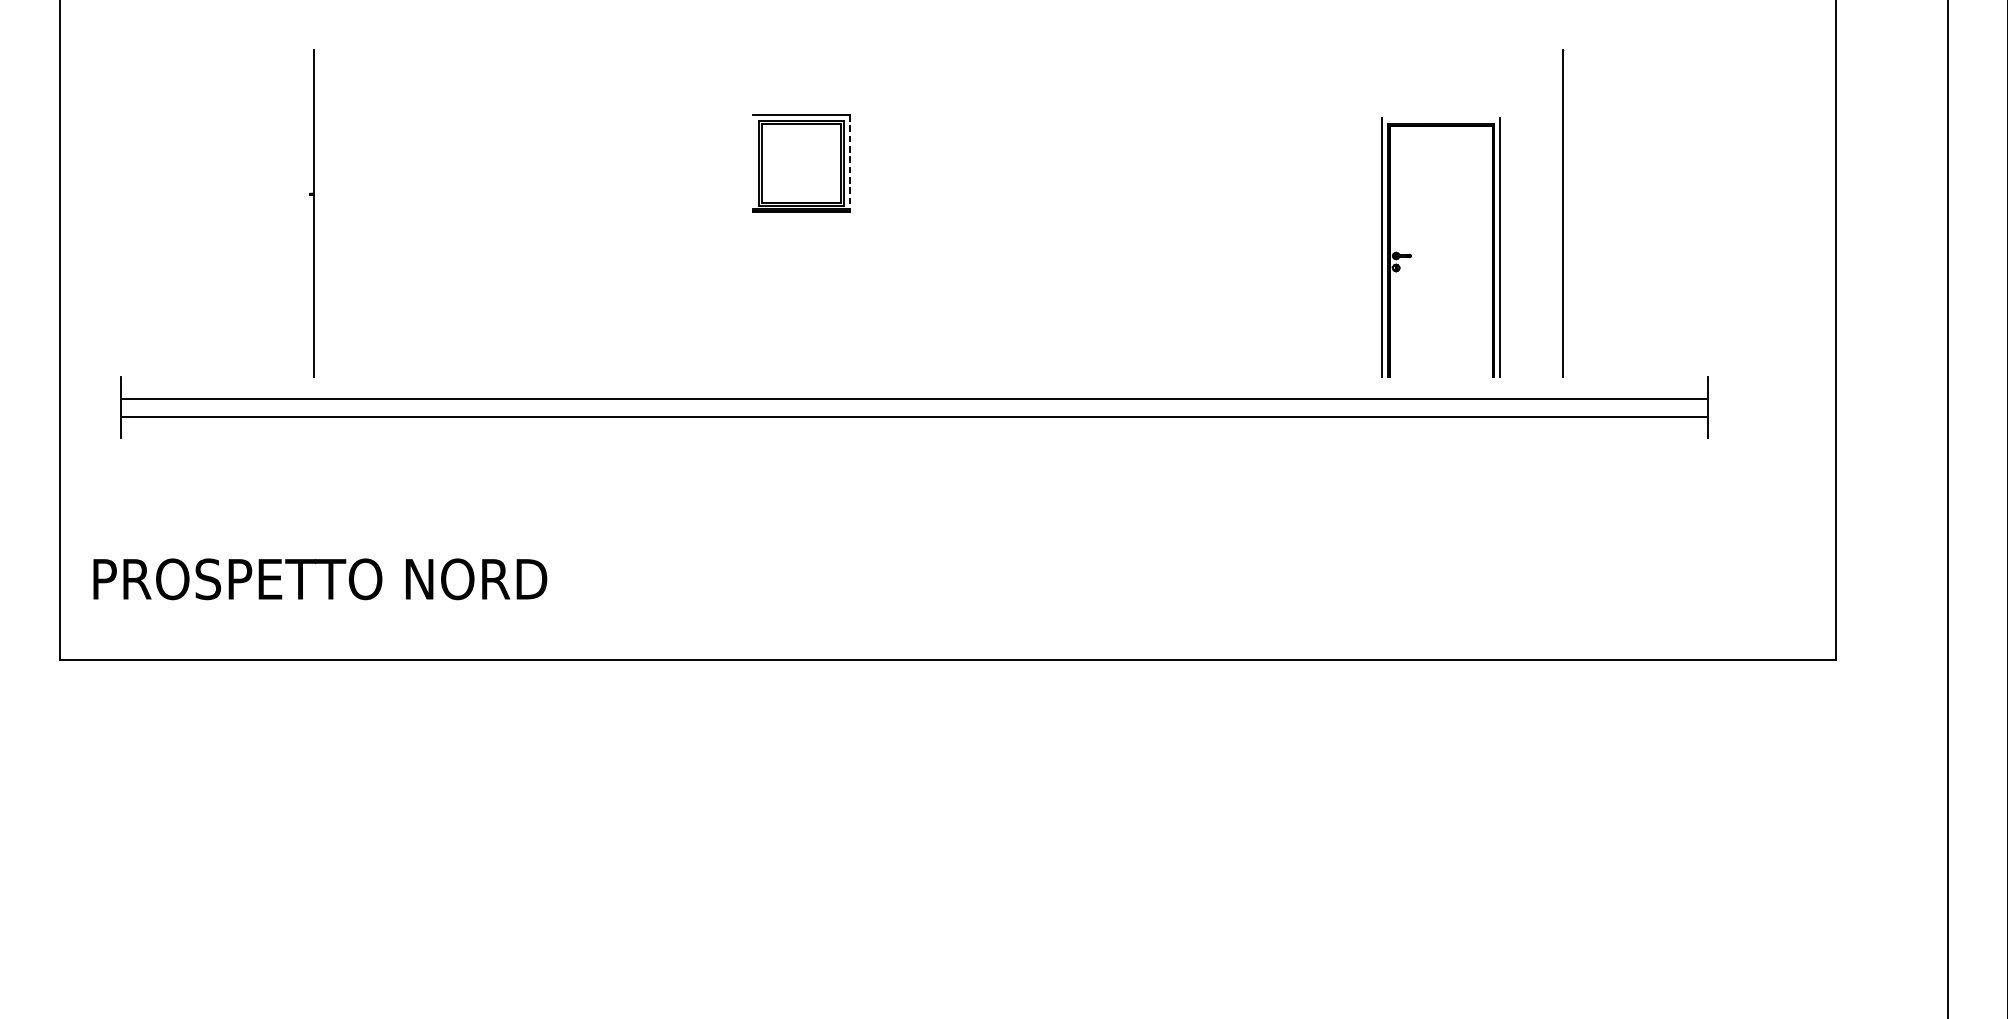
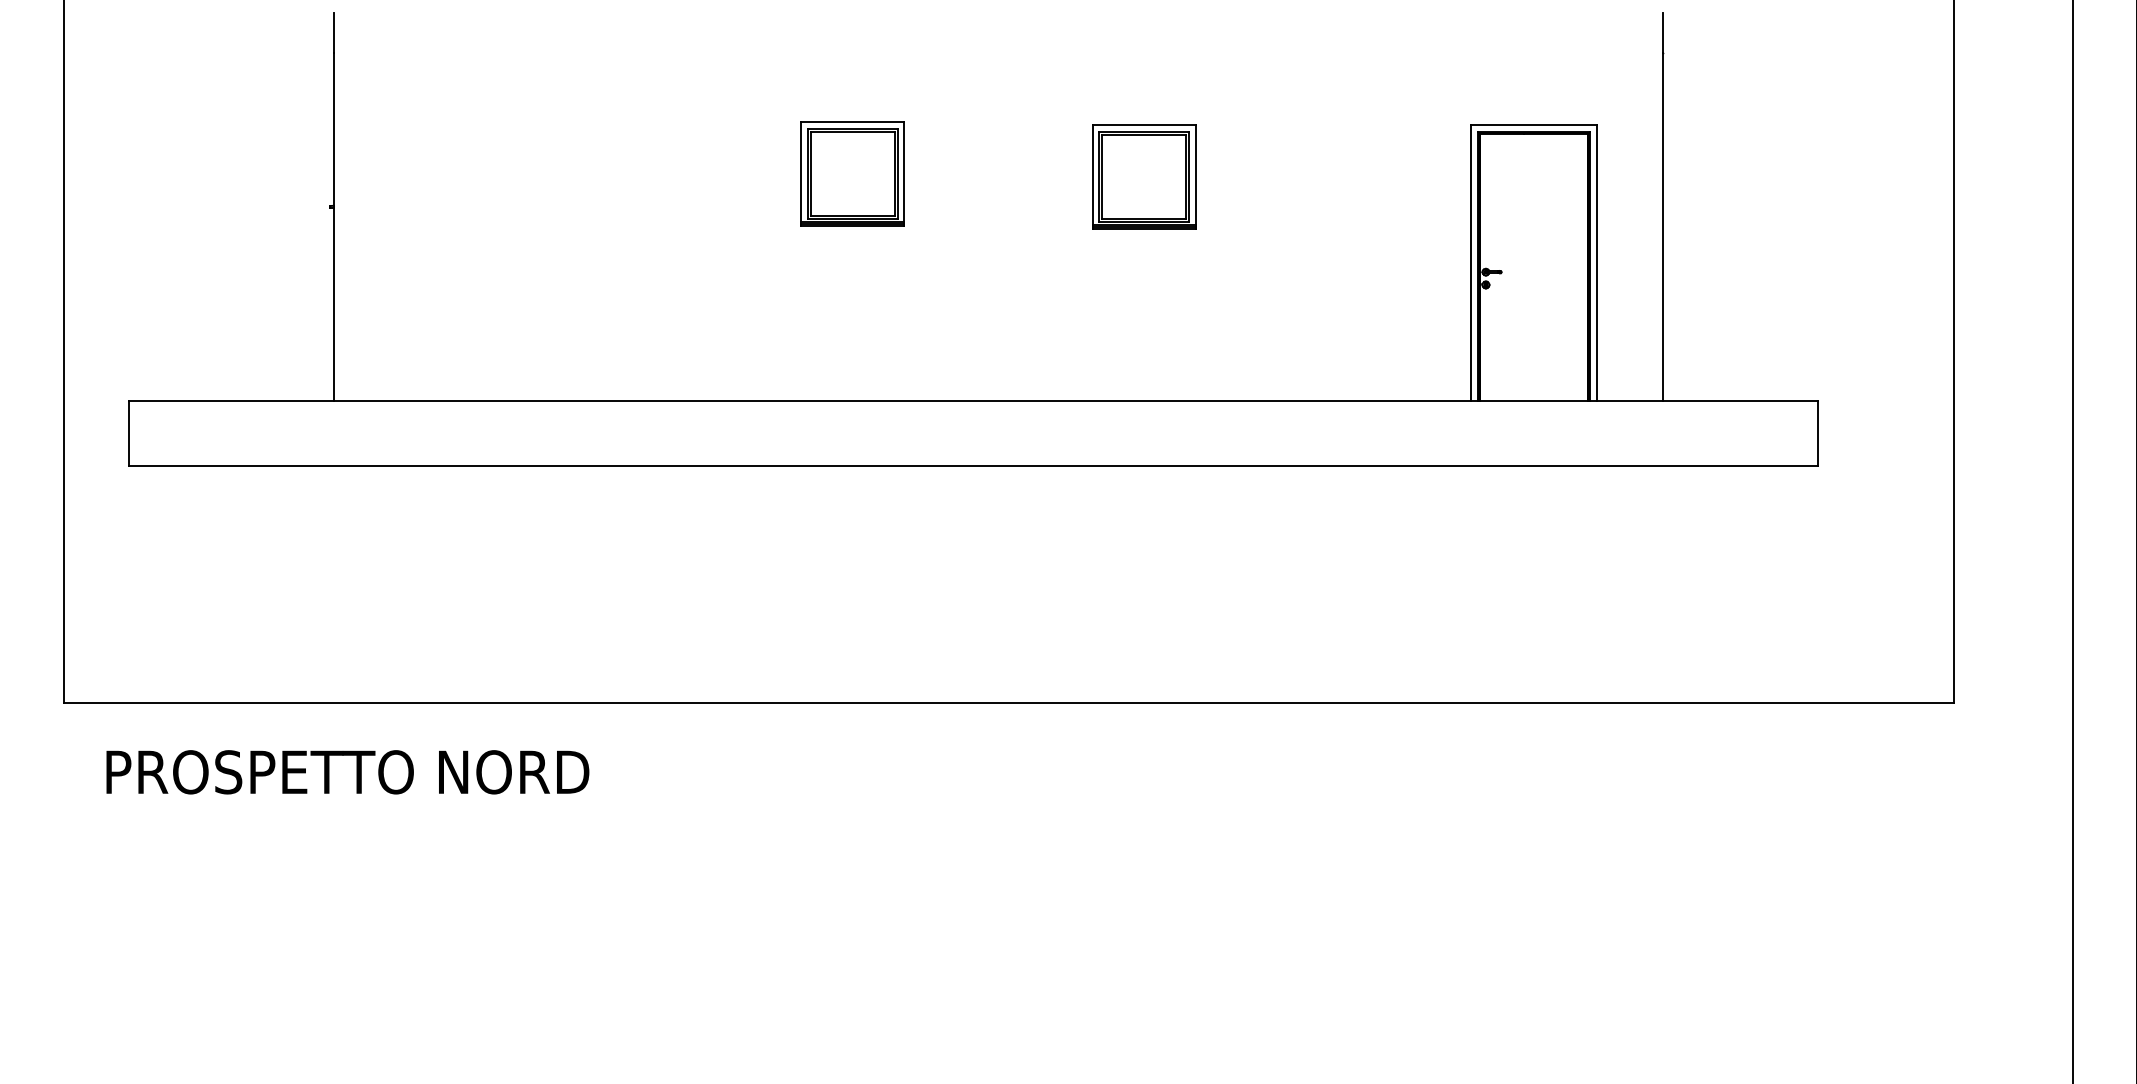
line: (314, 30) -> (334, 32), added
line: (1562, 30) -> (1662, 32), added
line: (1440, 118) -> (1533, 125), added
line: (753, 162) -> (801, 172), added
line: (849, 163) -> (904, 173), dashed -> solid
part: (1075, 166) -> (1144, 176), added
line: (913, 399) -> (972, 465), moved
line: (913, 416) -> (972, 401), moved
text: (319, 579) -> (347, 772), moved

